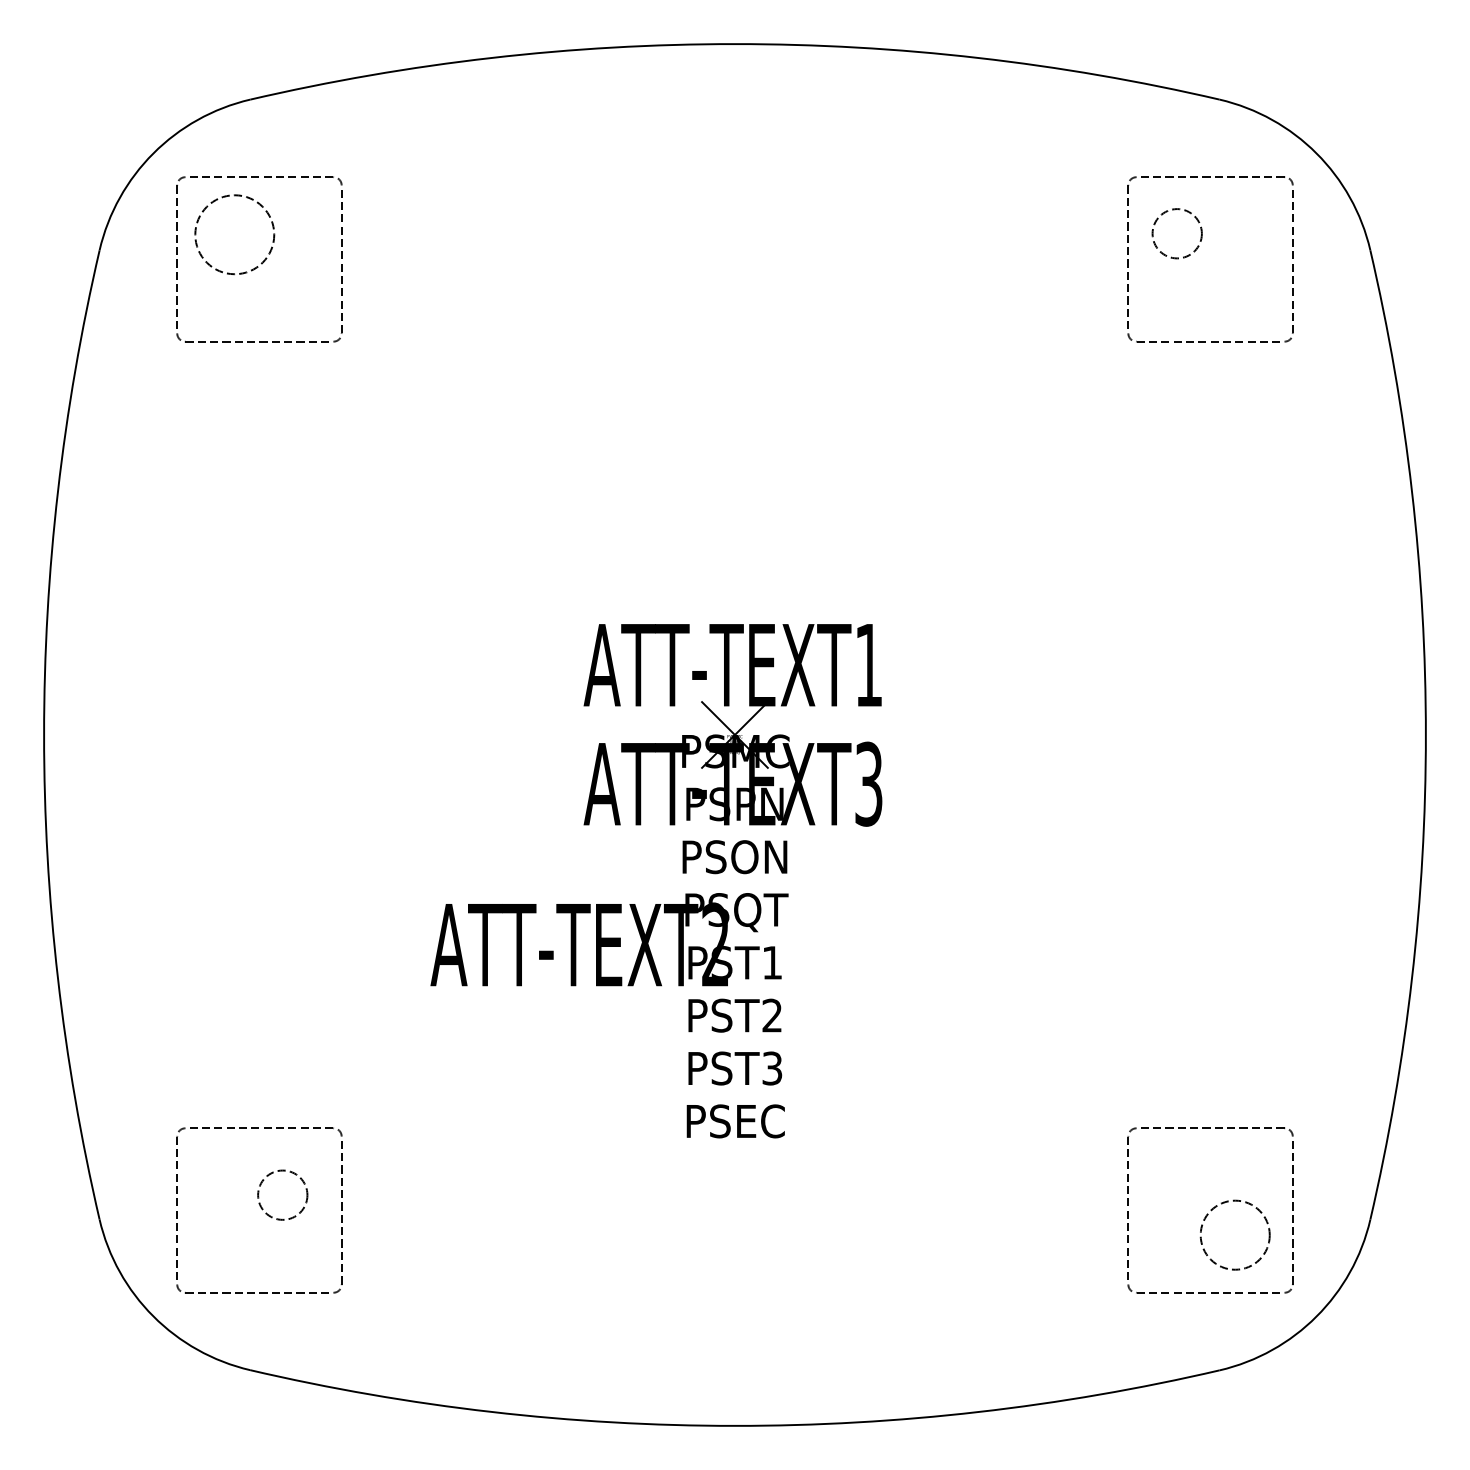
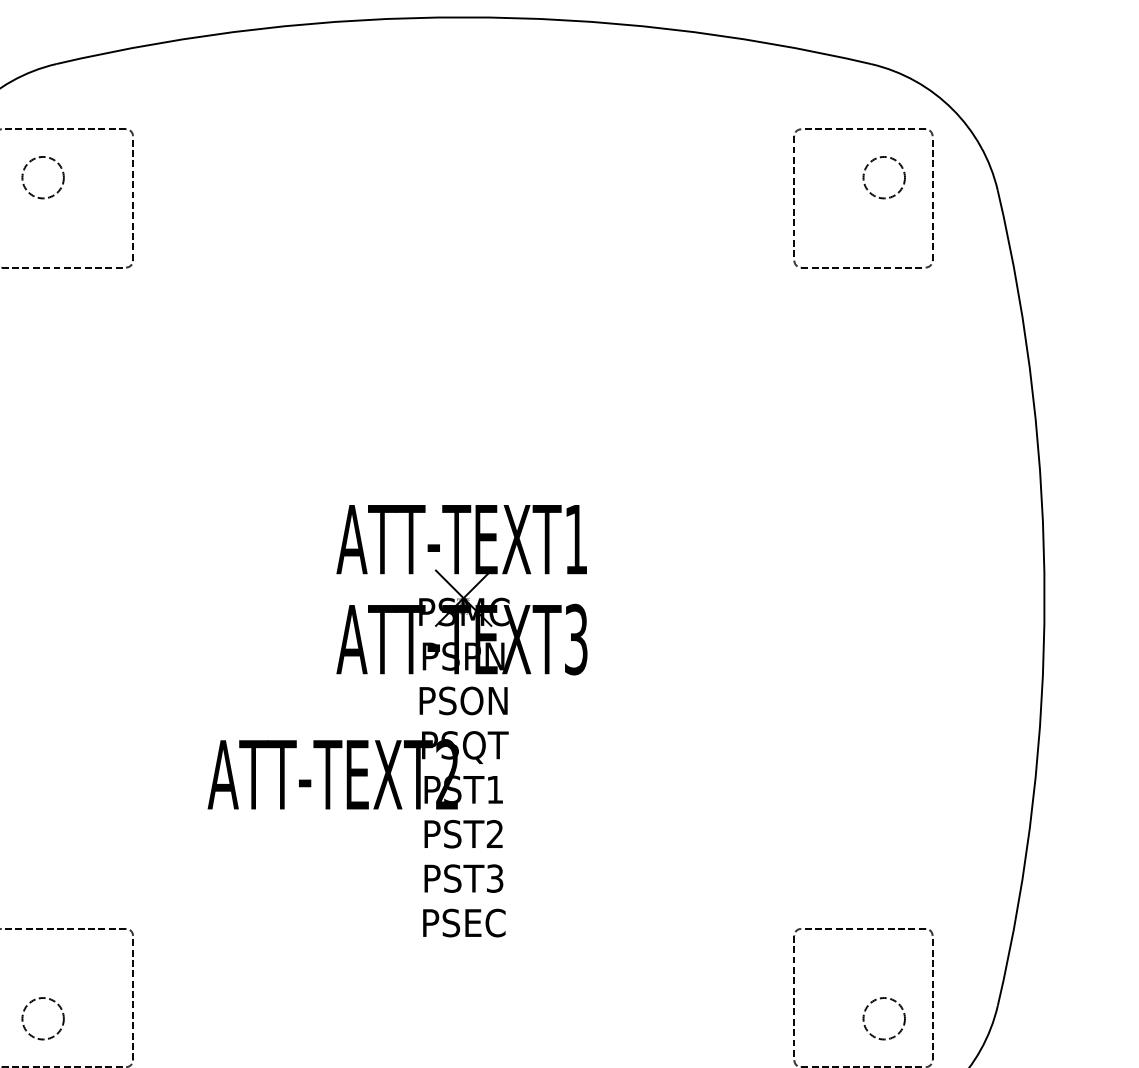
circle: (1176, 233) -> (883, 177), moved
circle: (234, 234) -> (42, 177), size x0.62
circle: (282, 1194) -> (42, 1018), moved
circle: (1234, 1234) -> (883, 1018), size x0.71

